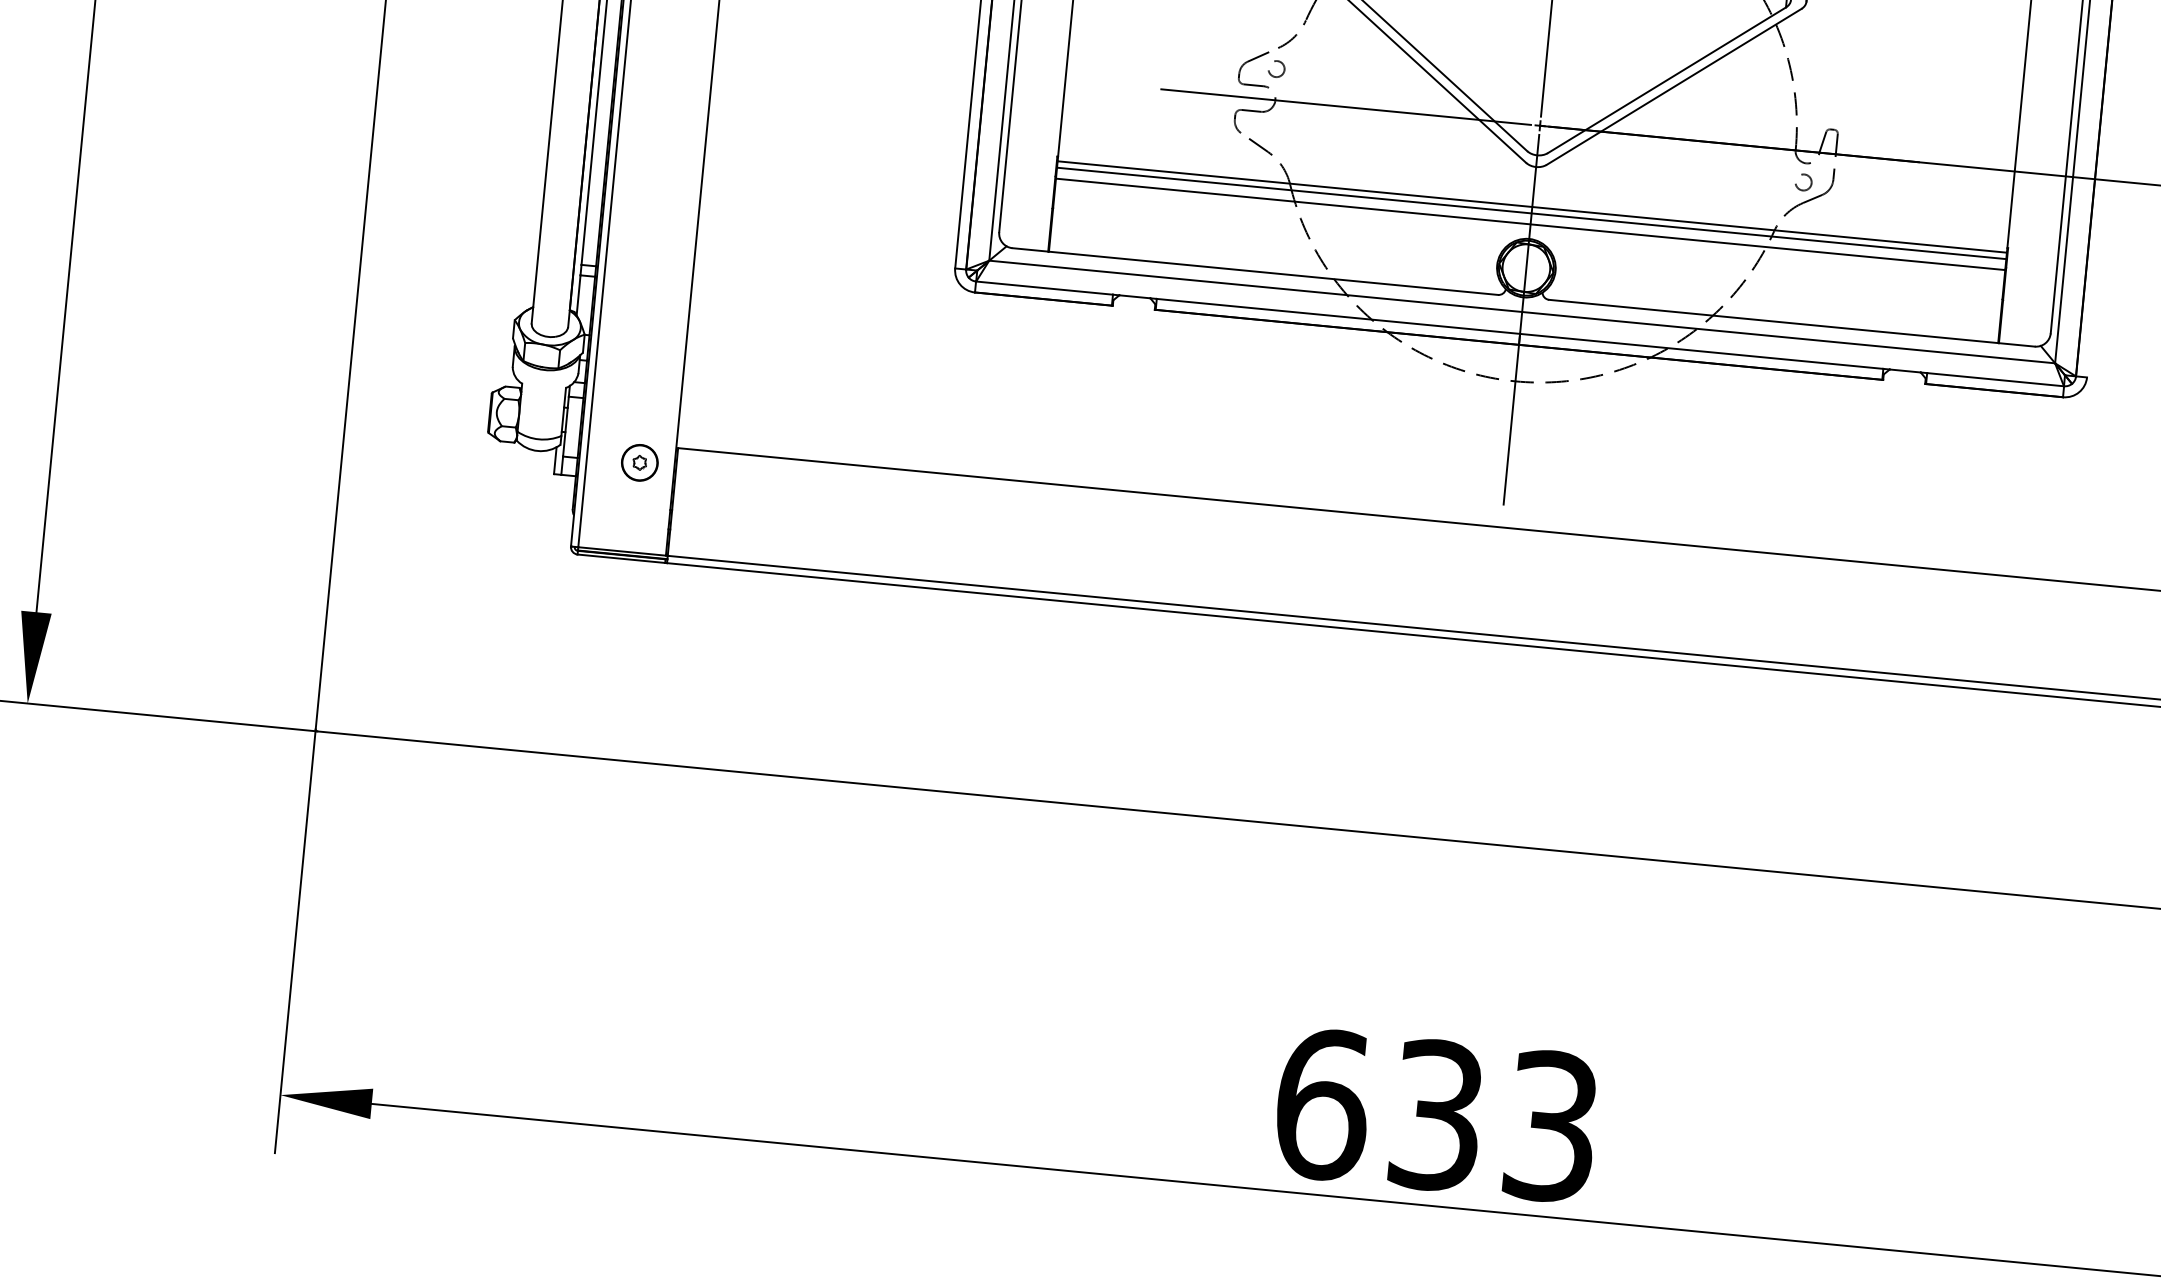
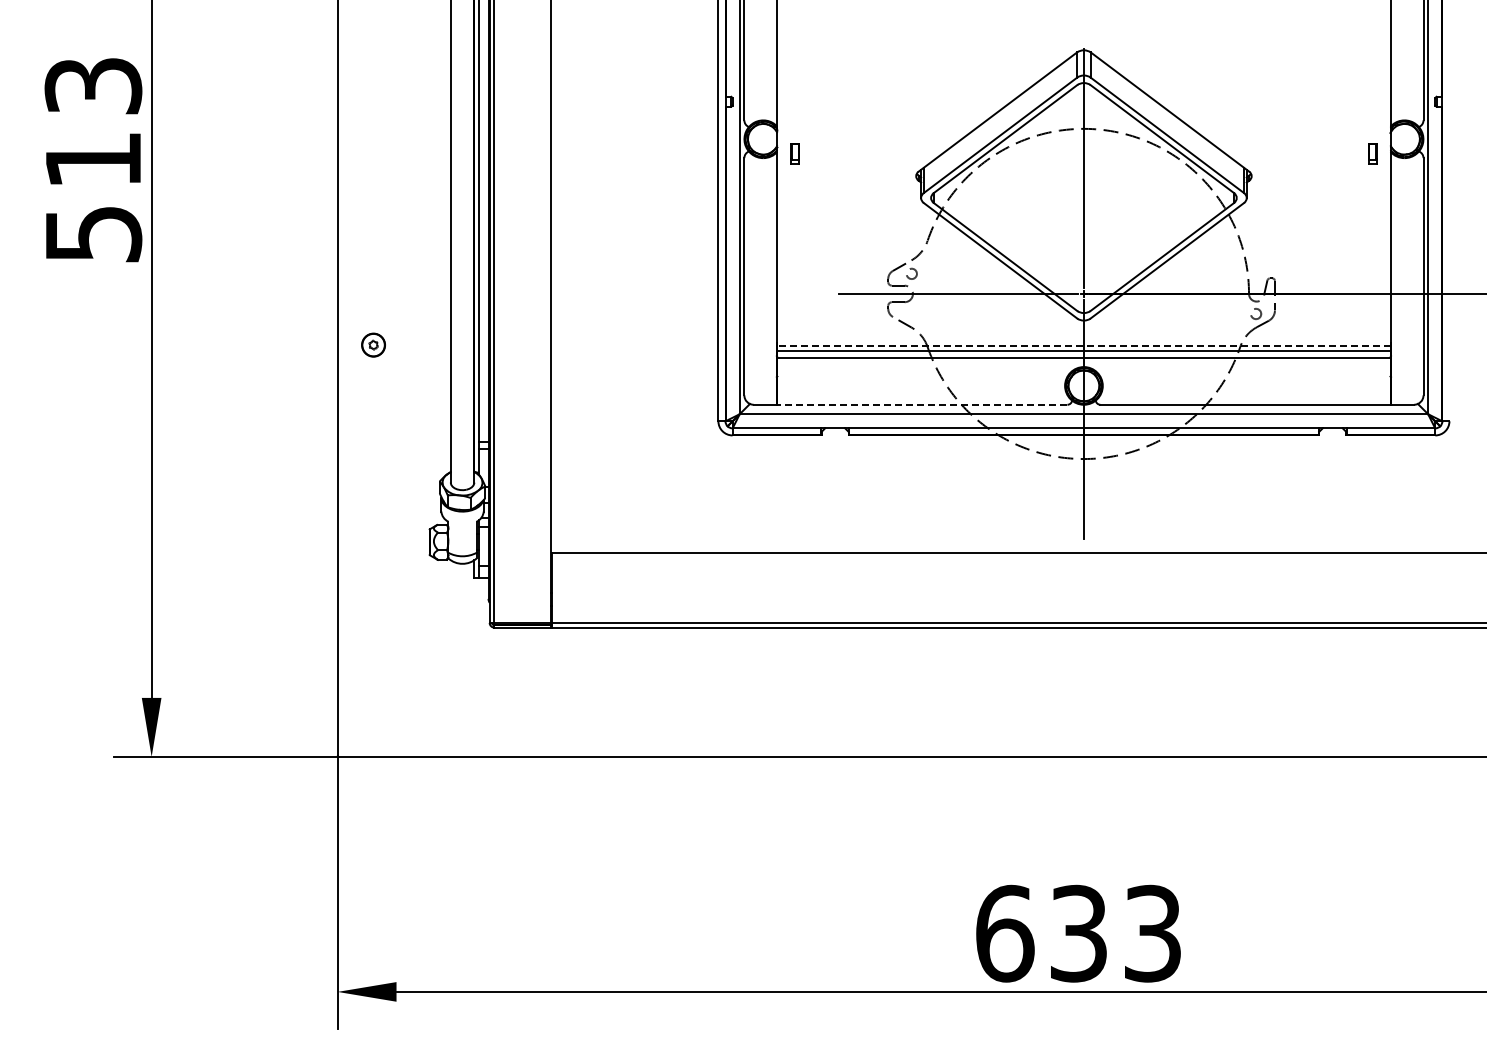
line: (1531, 207) -> (1083, 346), solid -> dashed
line: (1272, 272) -> (921, 404), solid -> dashed
part: (639, 461) -> (373, 344), moved

